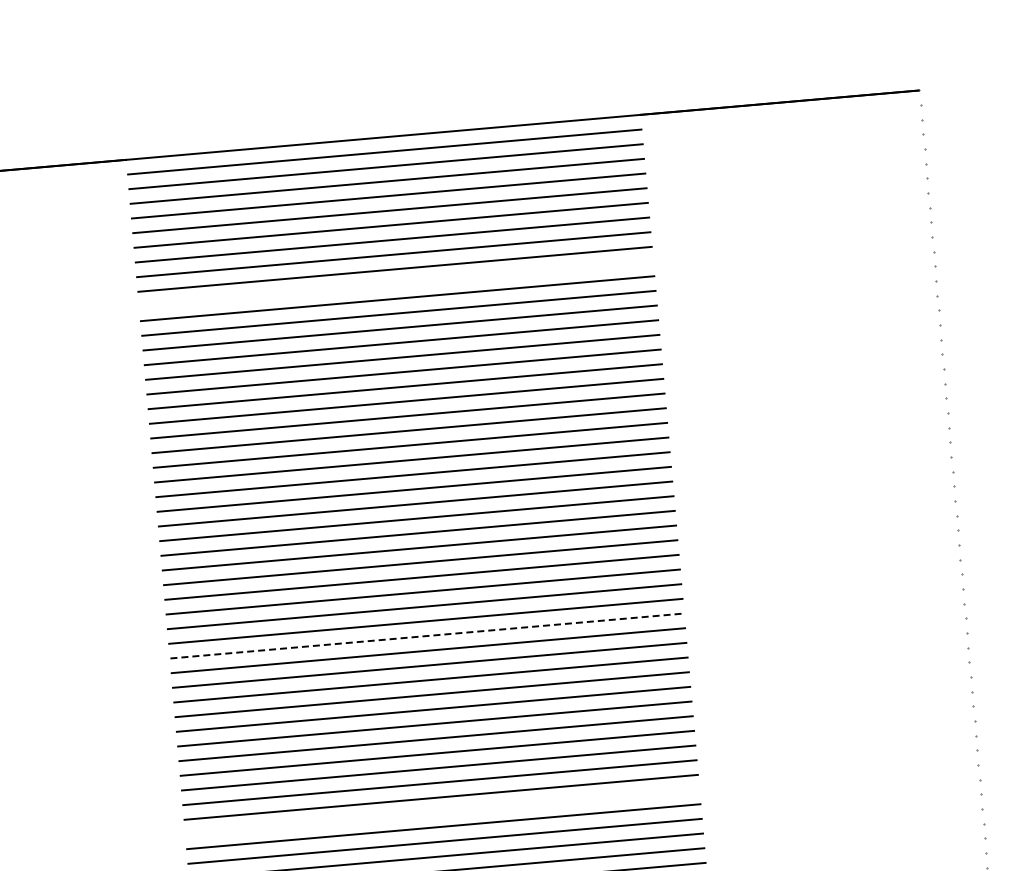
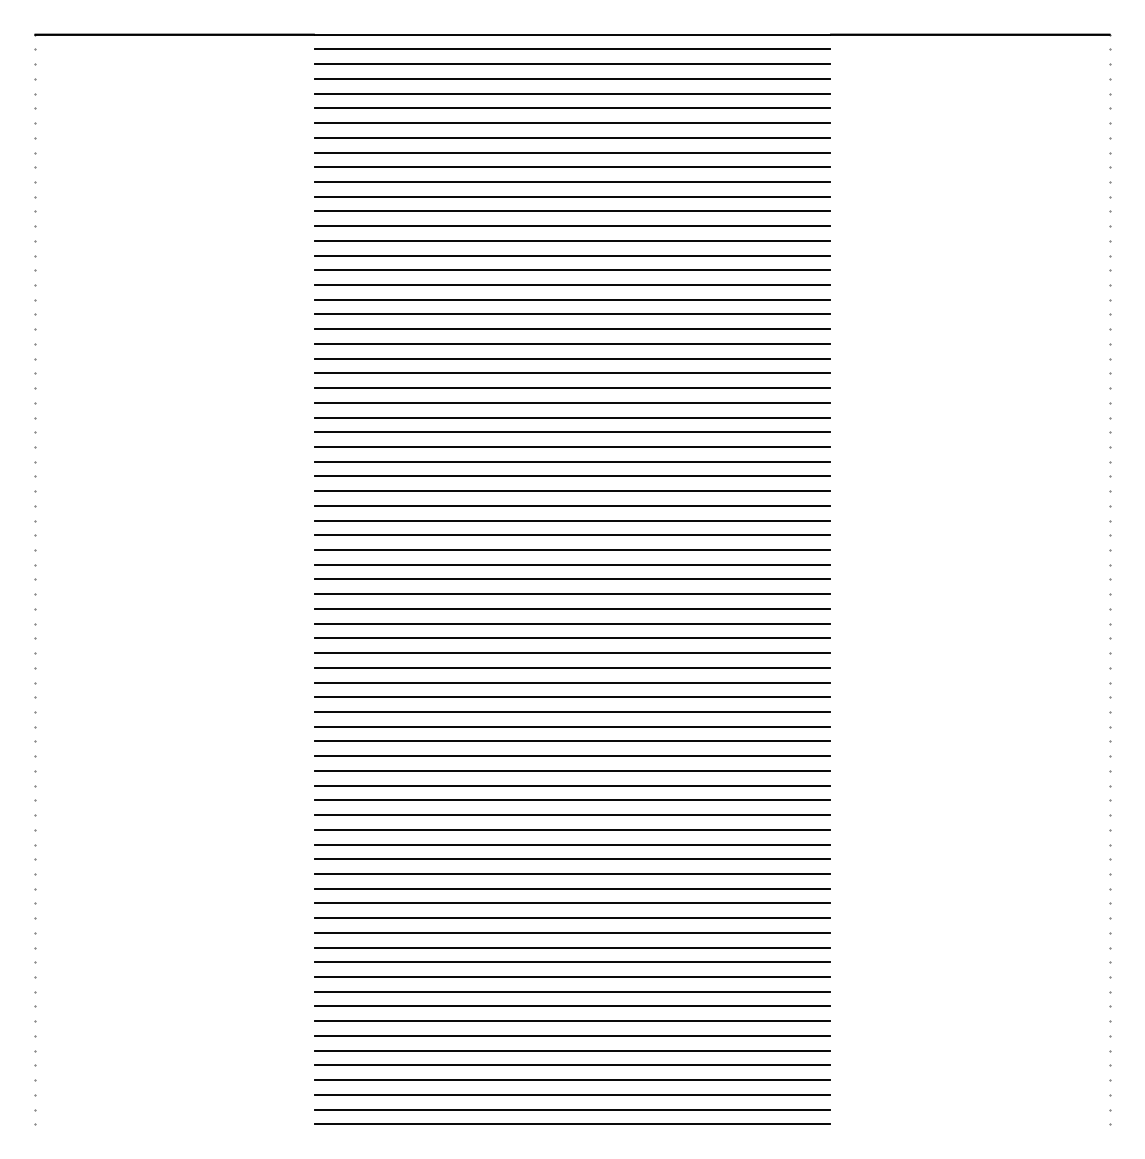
line: (396, 283) -> (572, 181), added
line: (427, 636) -> (572, 535), dashed -> solid
line: (442, 812) -> (572, 712), added

